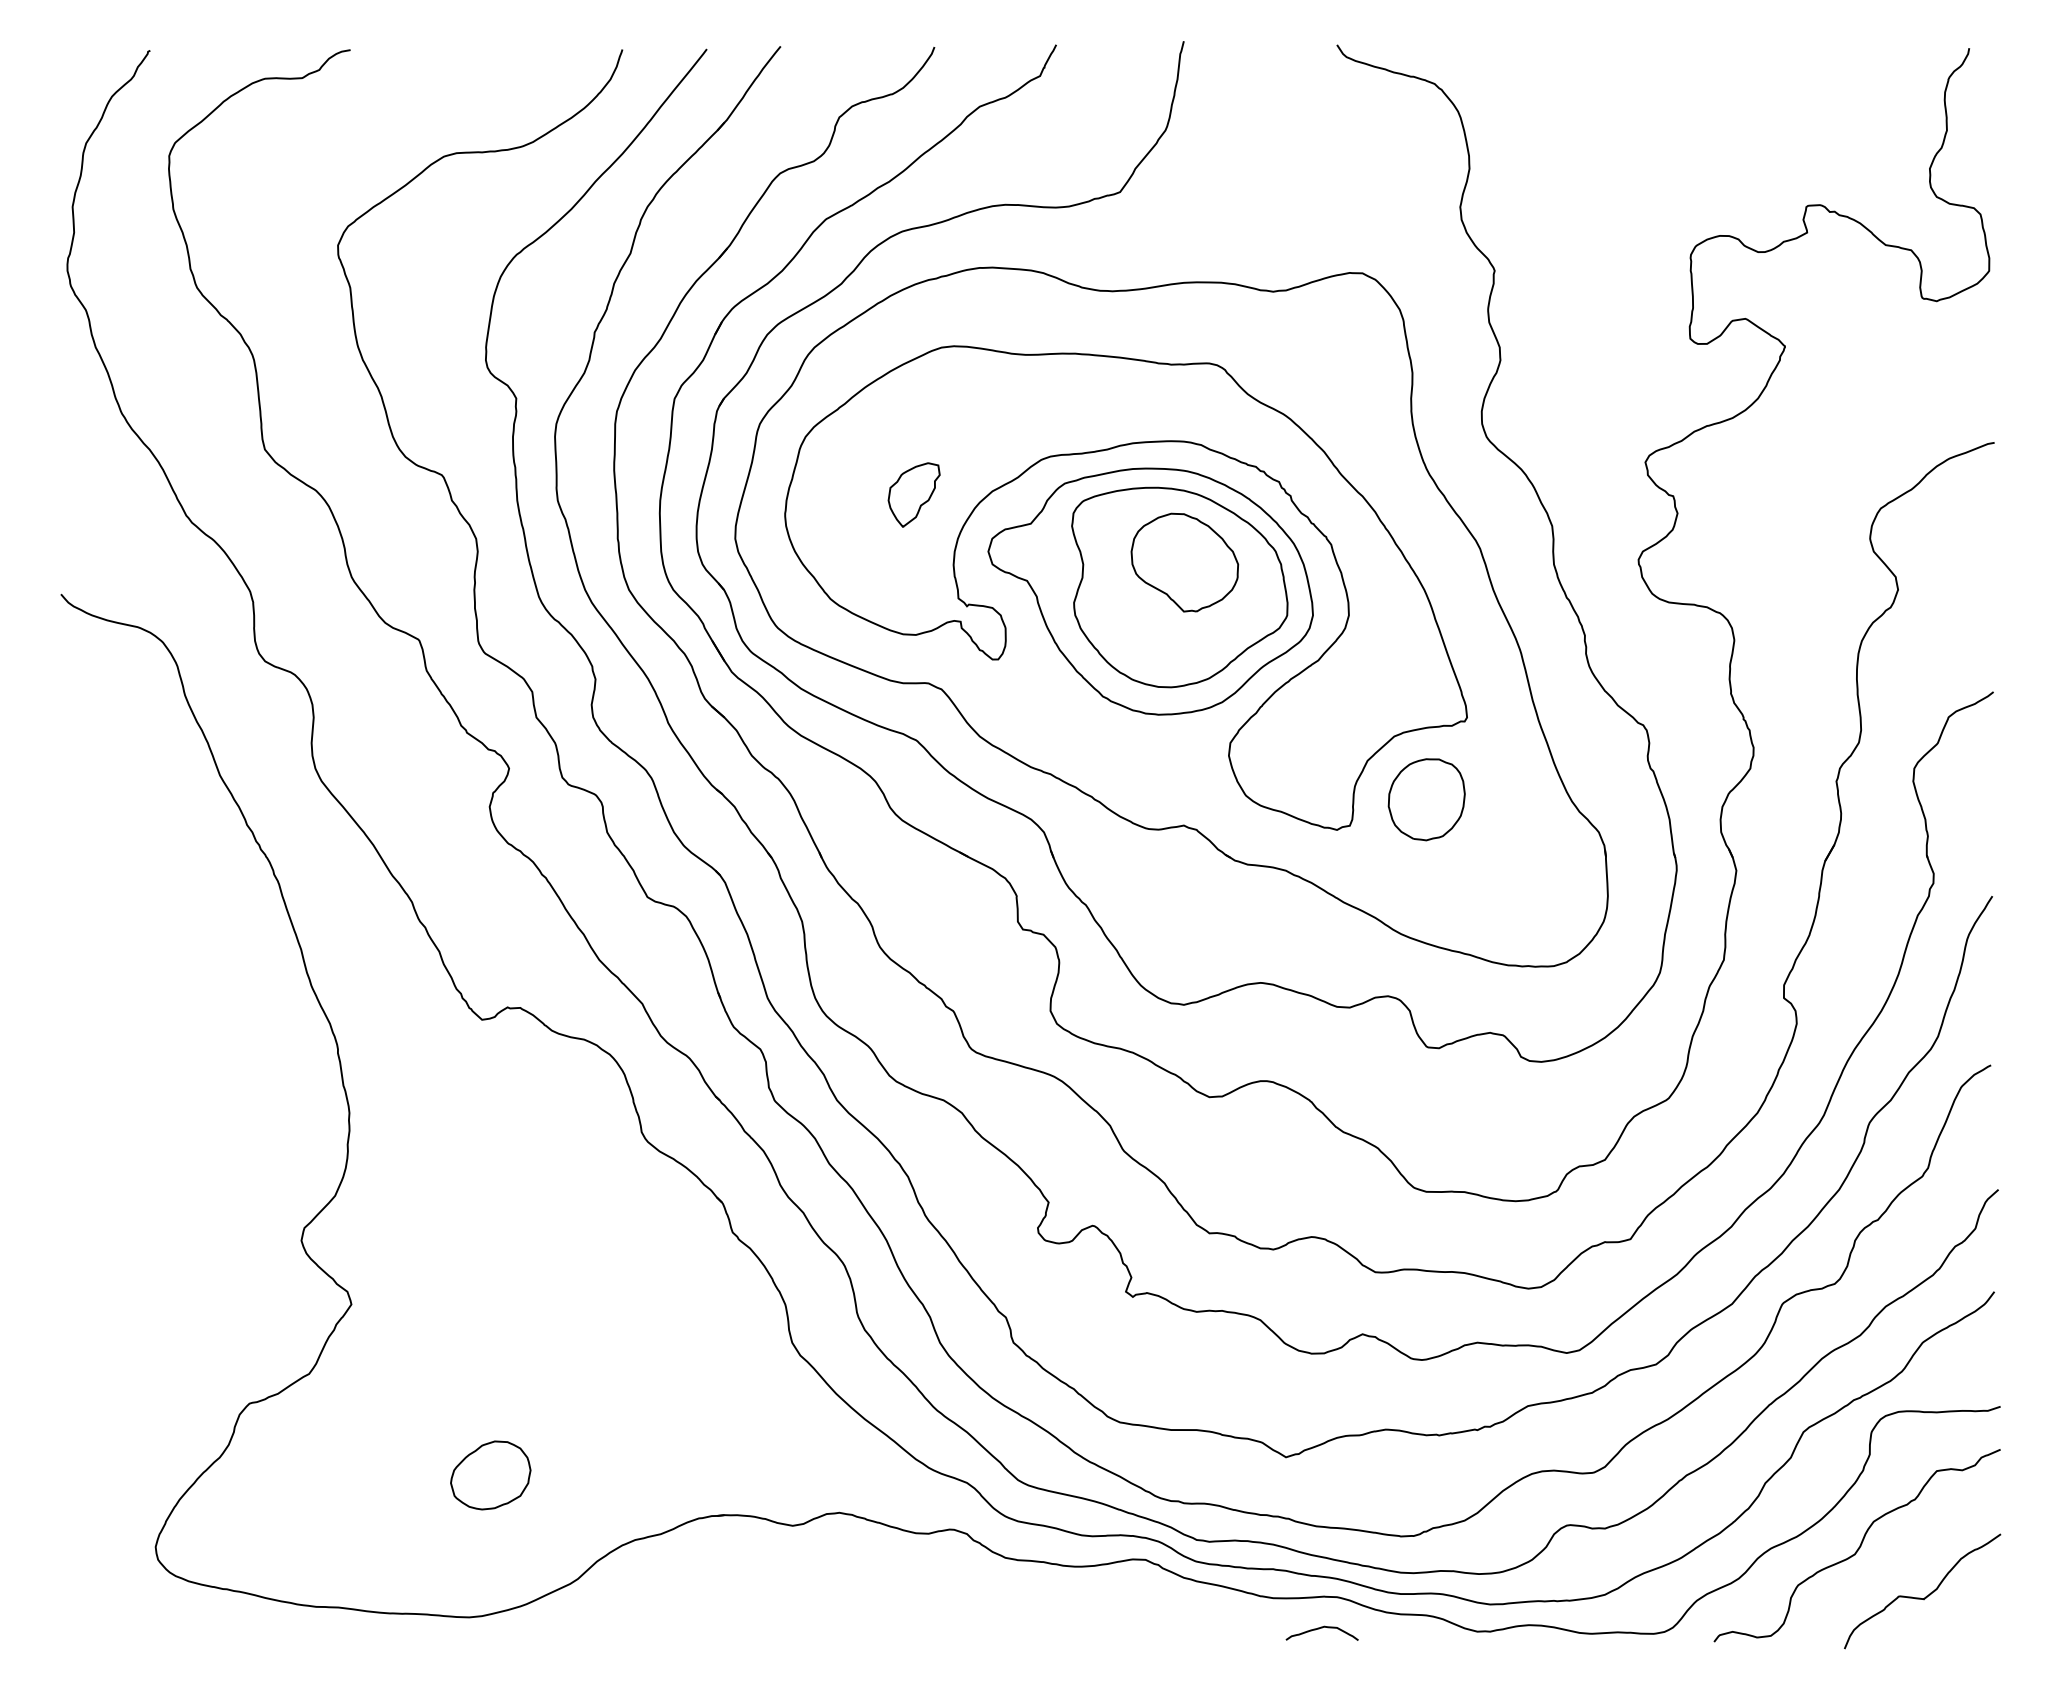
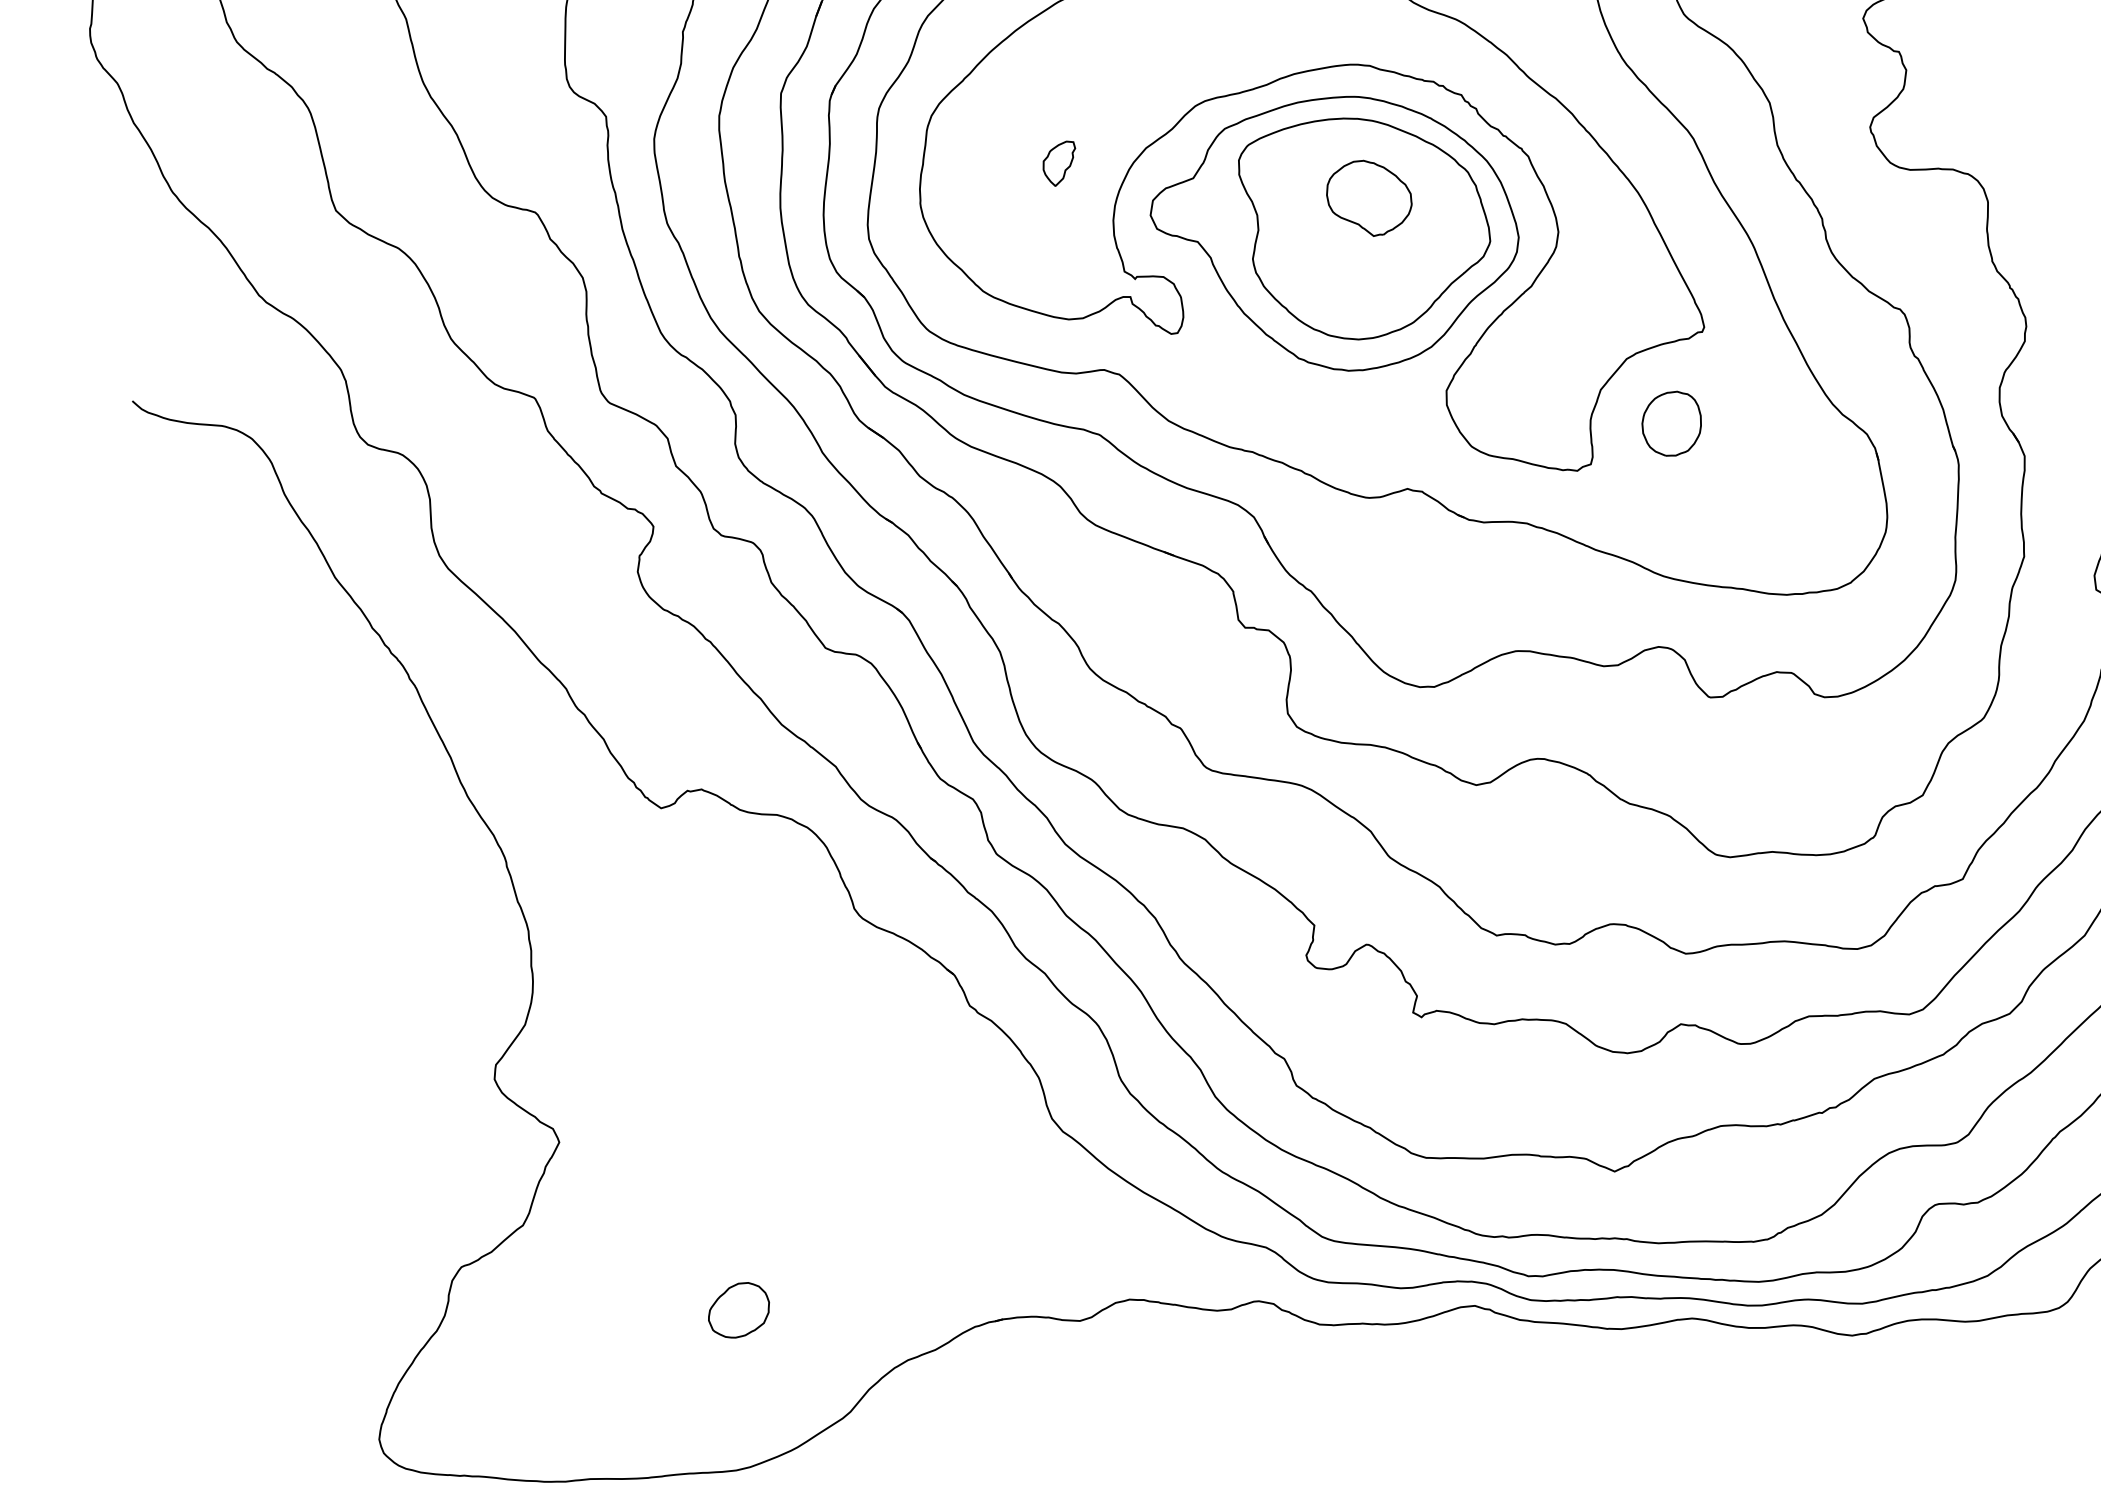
part: (913, 494) -> (1059, 163), size x0.6
part: (1184, 562) -> (1368, 198), size x0.7
part: (1426, 799) -> (1671, 423), size x0.7
part: (490, 1475) -> (738, 1310), size x0.7
curve: (1319, 1629) -> (1677, 1356), removed

